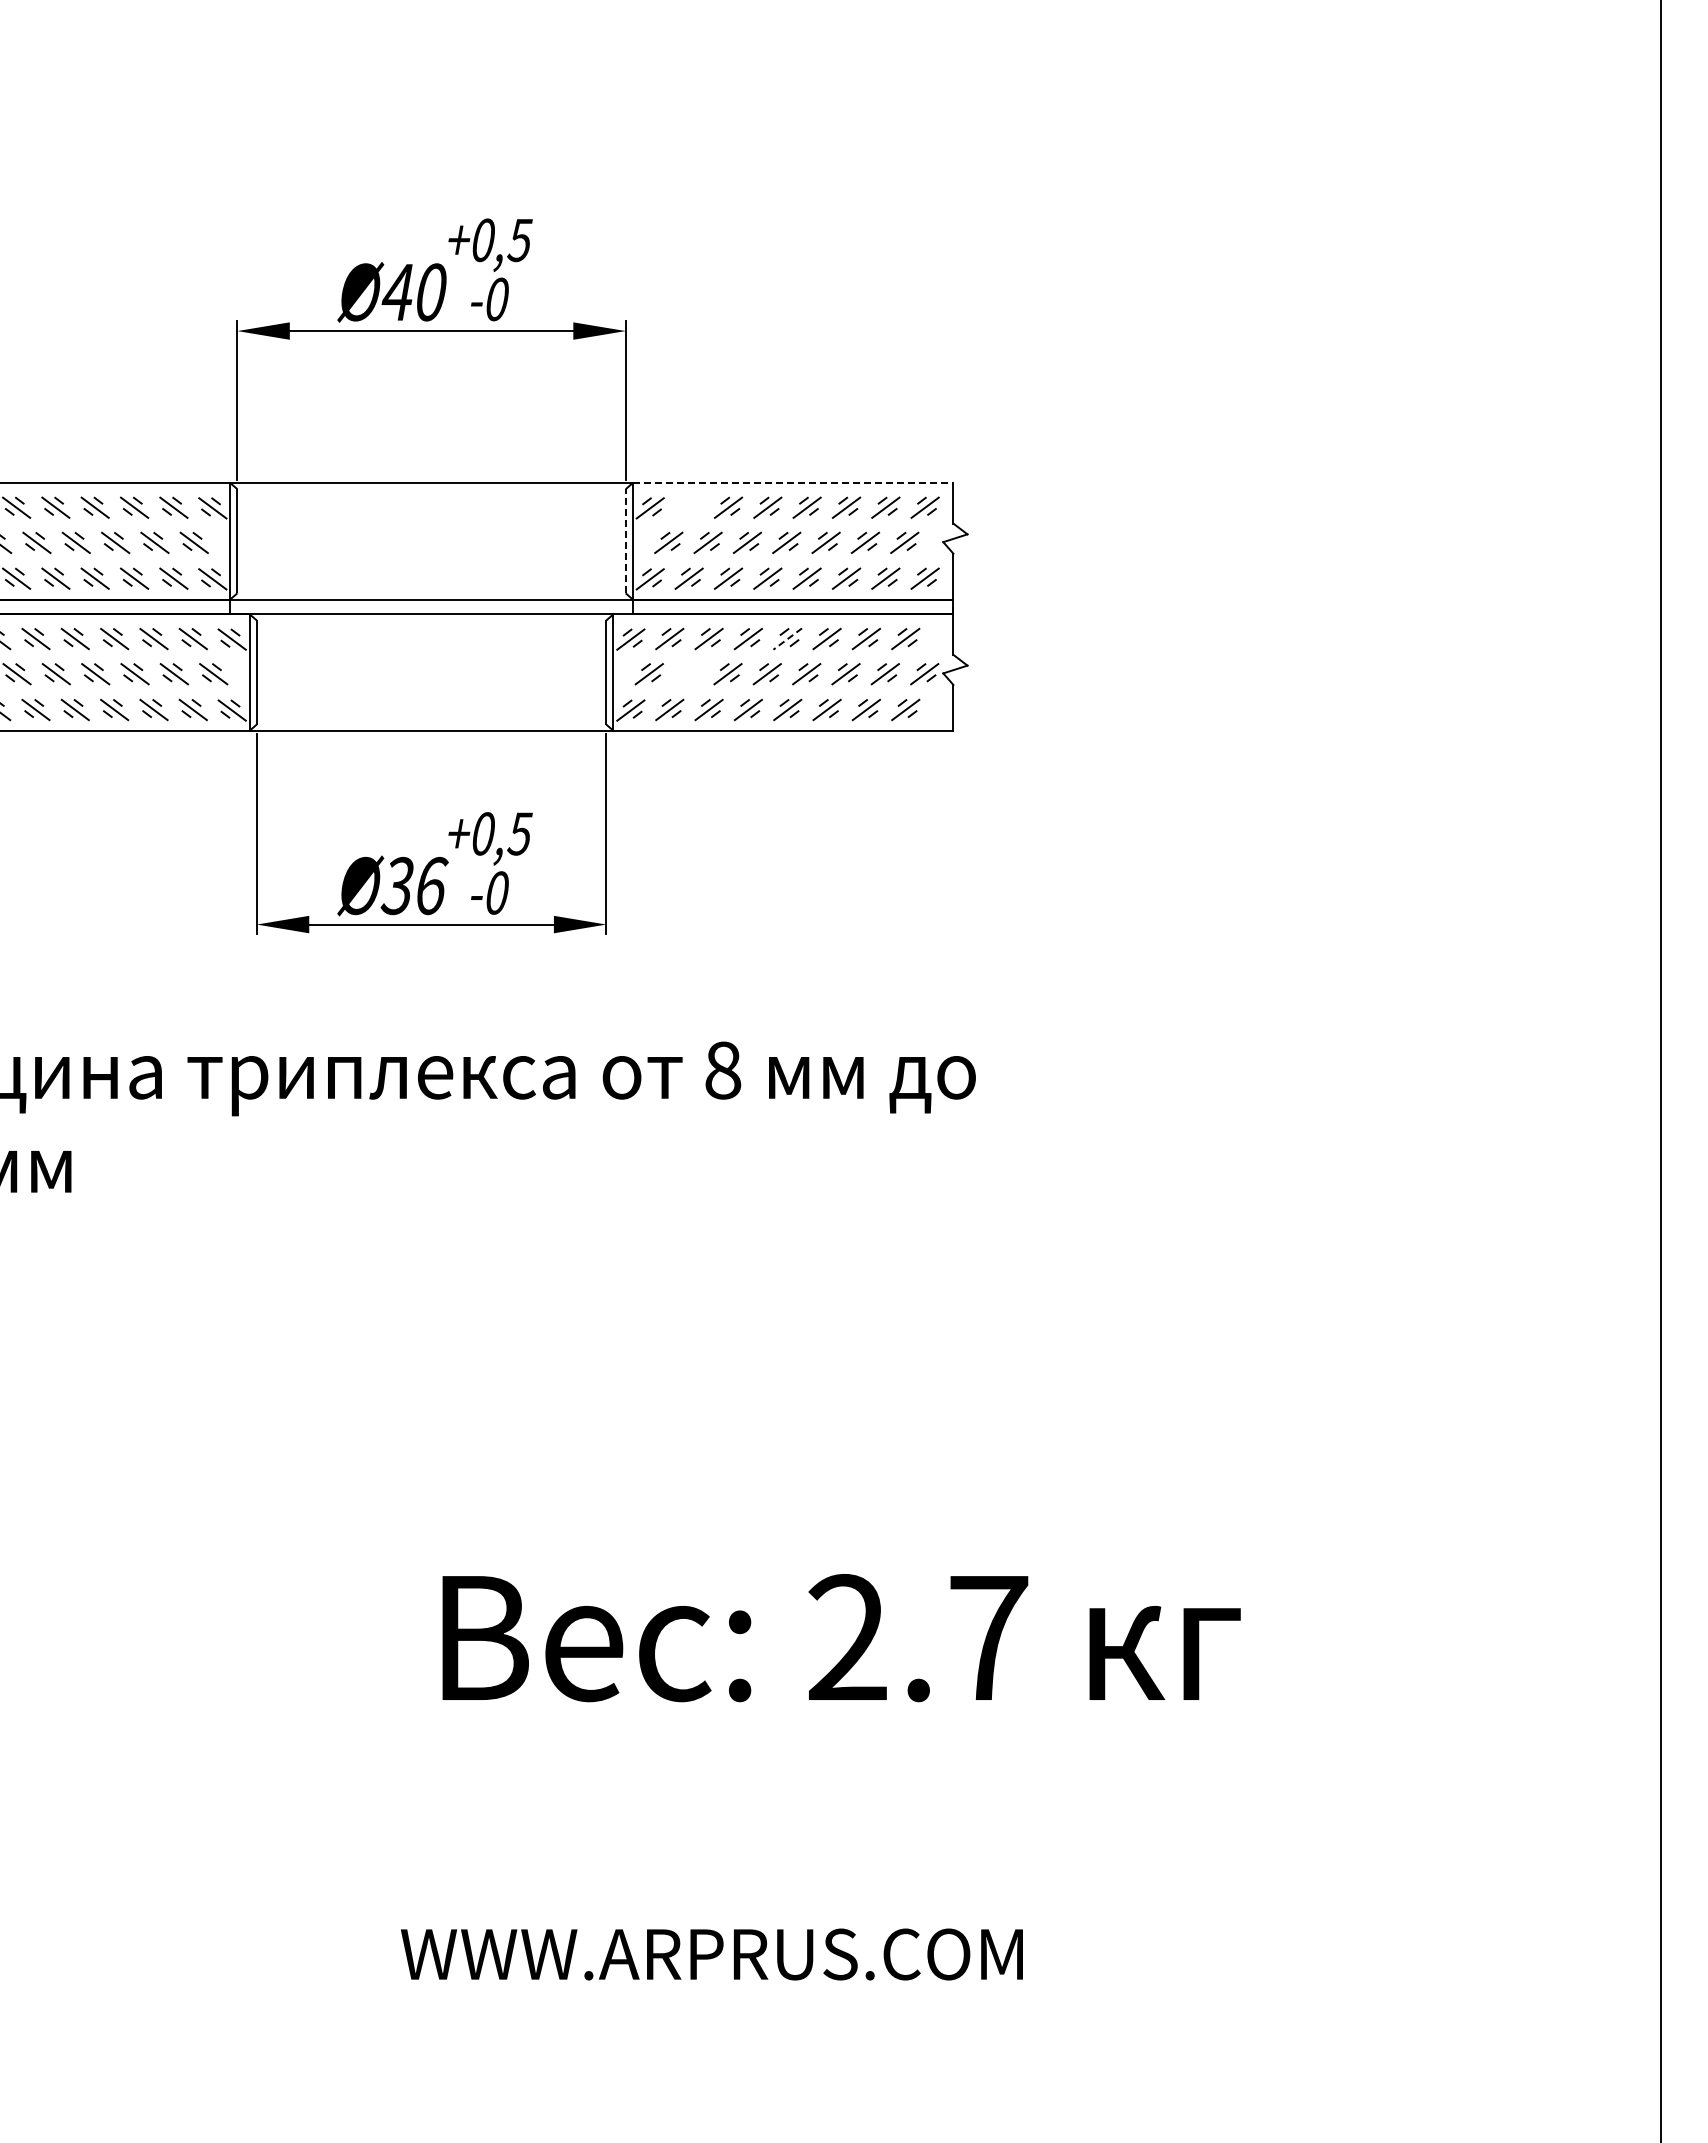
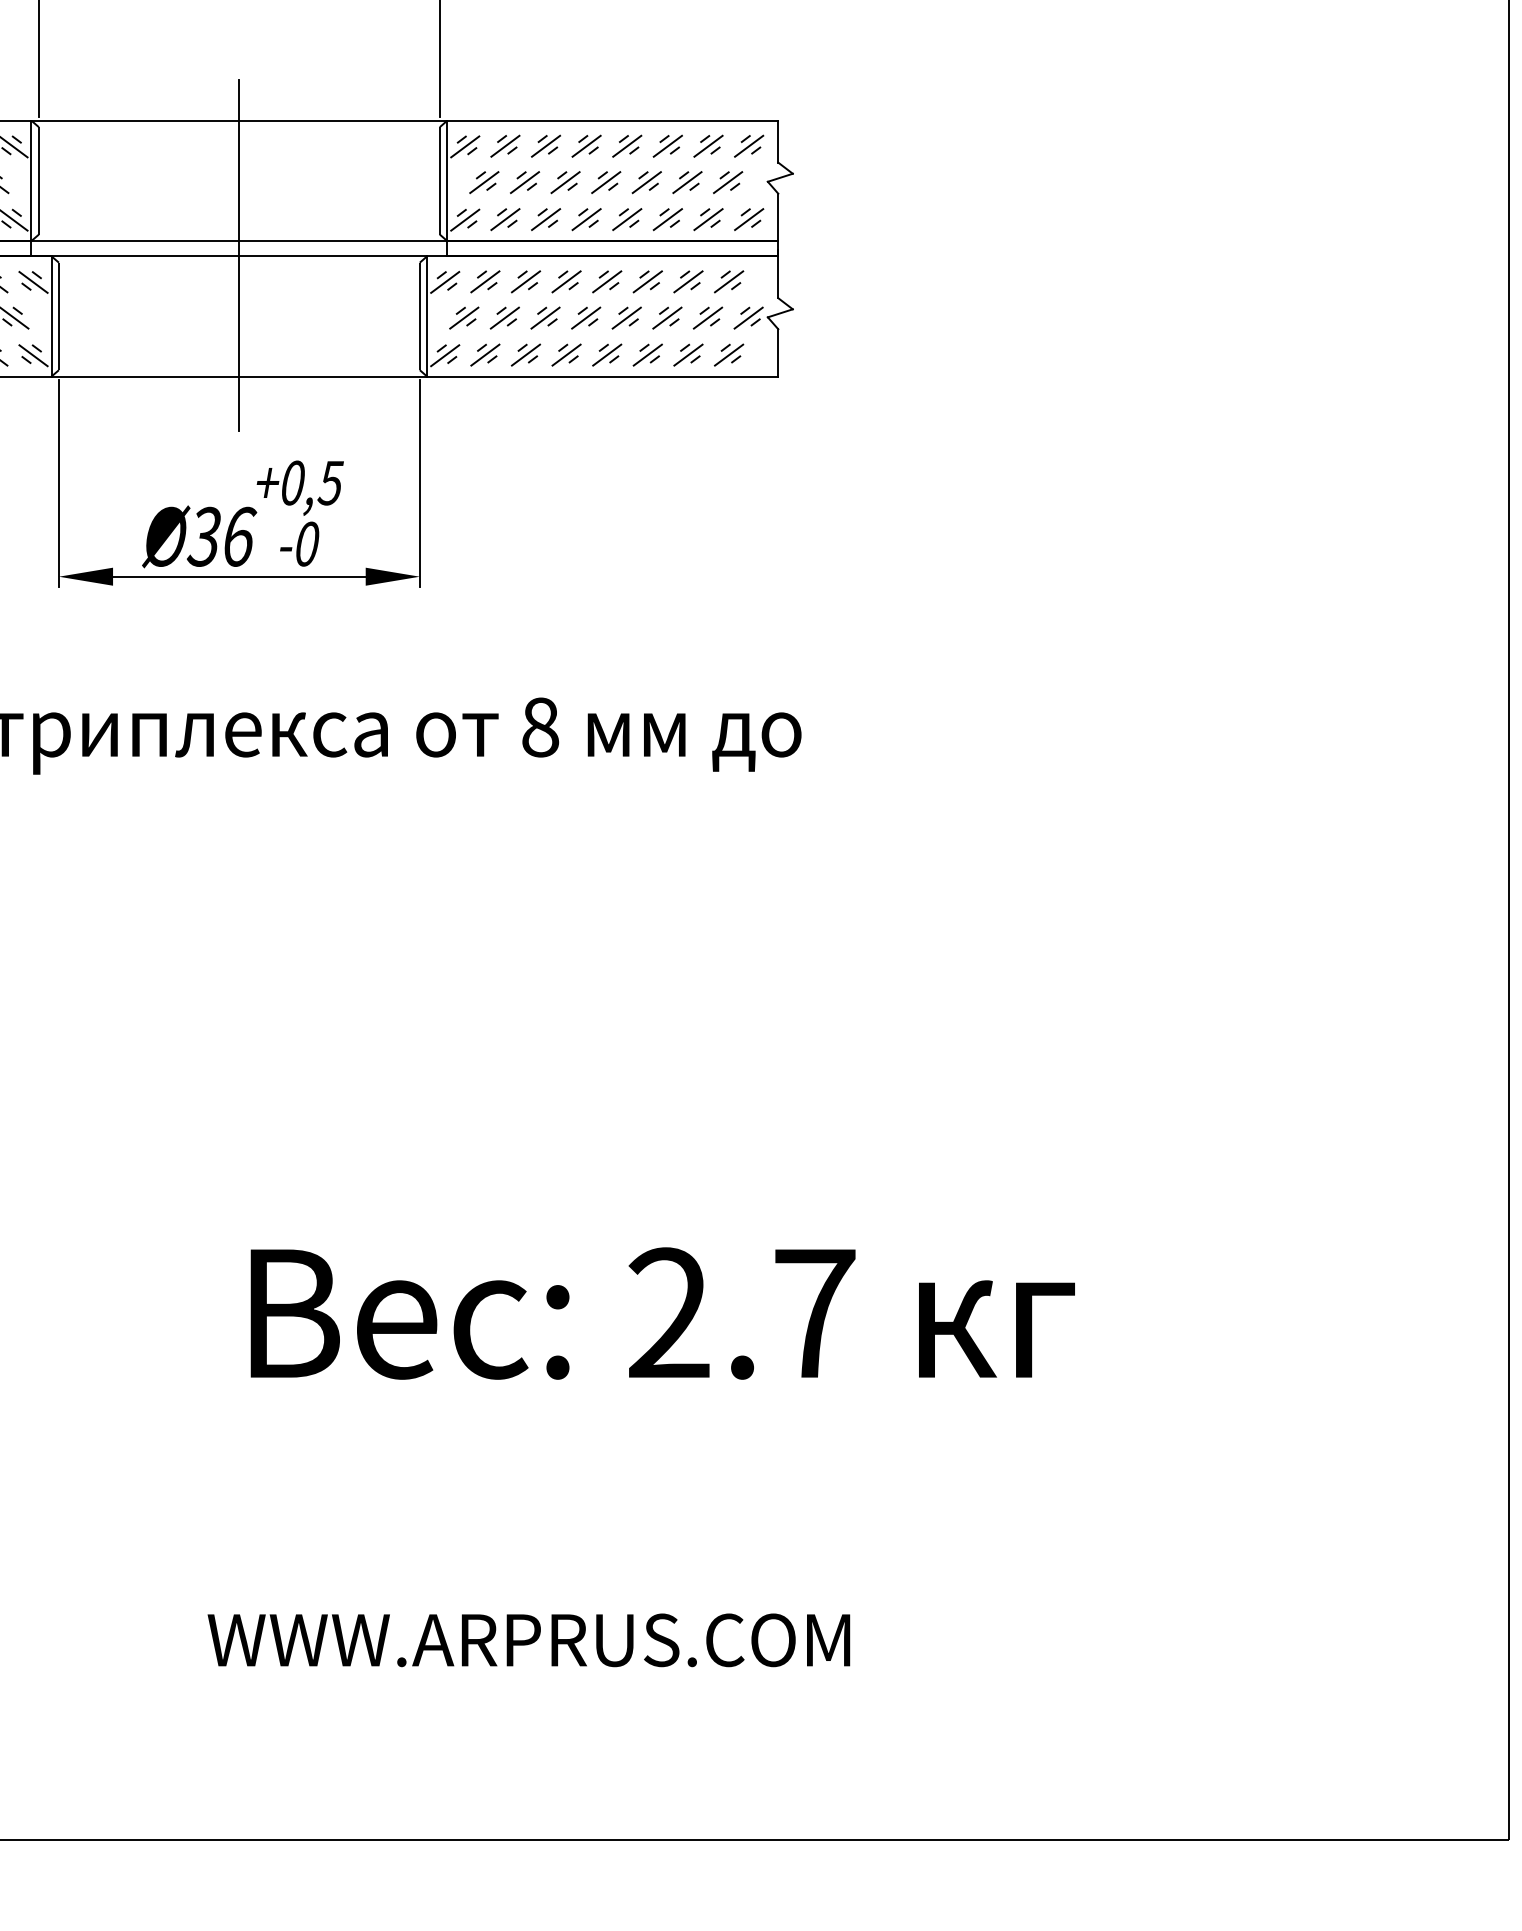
line: (793, 483) -> (613, 121), dashed -> solid
part: (688, 507) -> (504, 146), added
line: (625, 540) -> (439, 180), dashed -> solid
line: (431, 613) -> (239, 255), added
line: (787, 639) -> (606, 282), dashed -> solid
part: (688, 674) -> (504, 318), added

